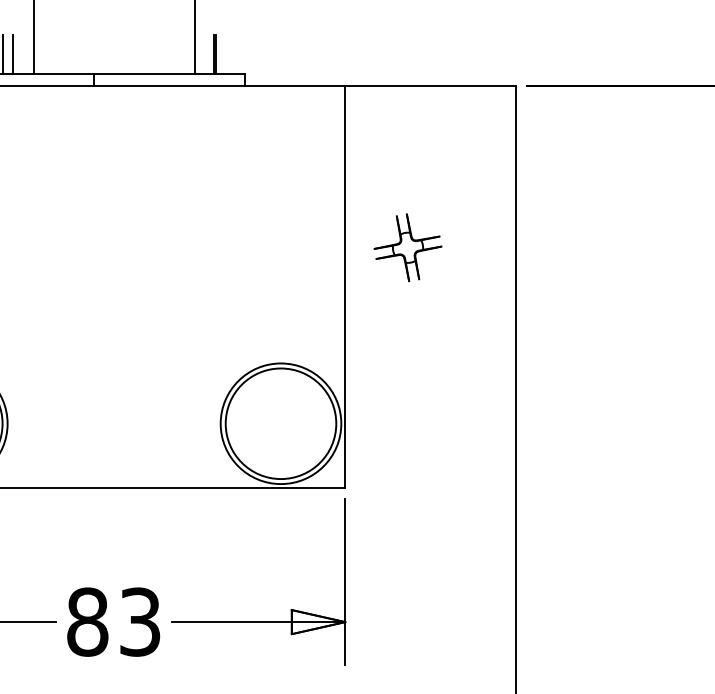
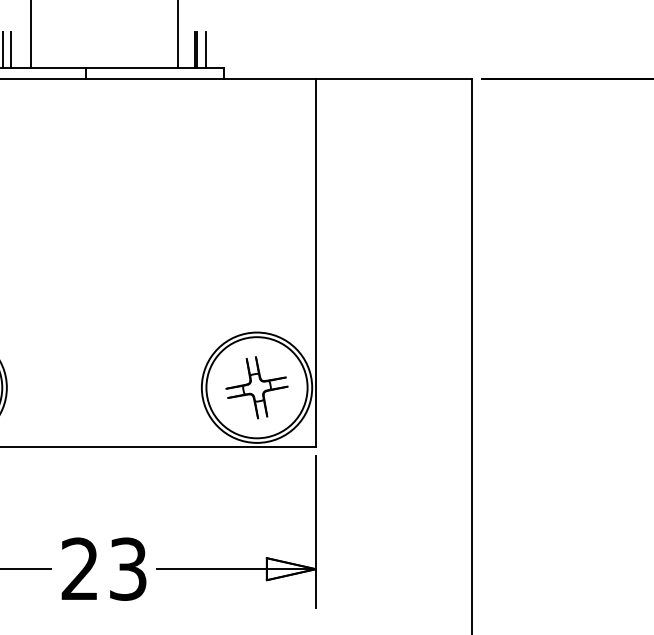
line: (225, 53) -> (206, 48), added
part: (407, 247) -> (256, 387), moved
text: (87, 621) -> (79, 568), 83 -> 23

